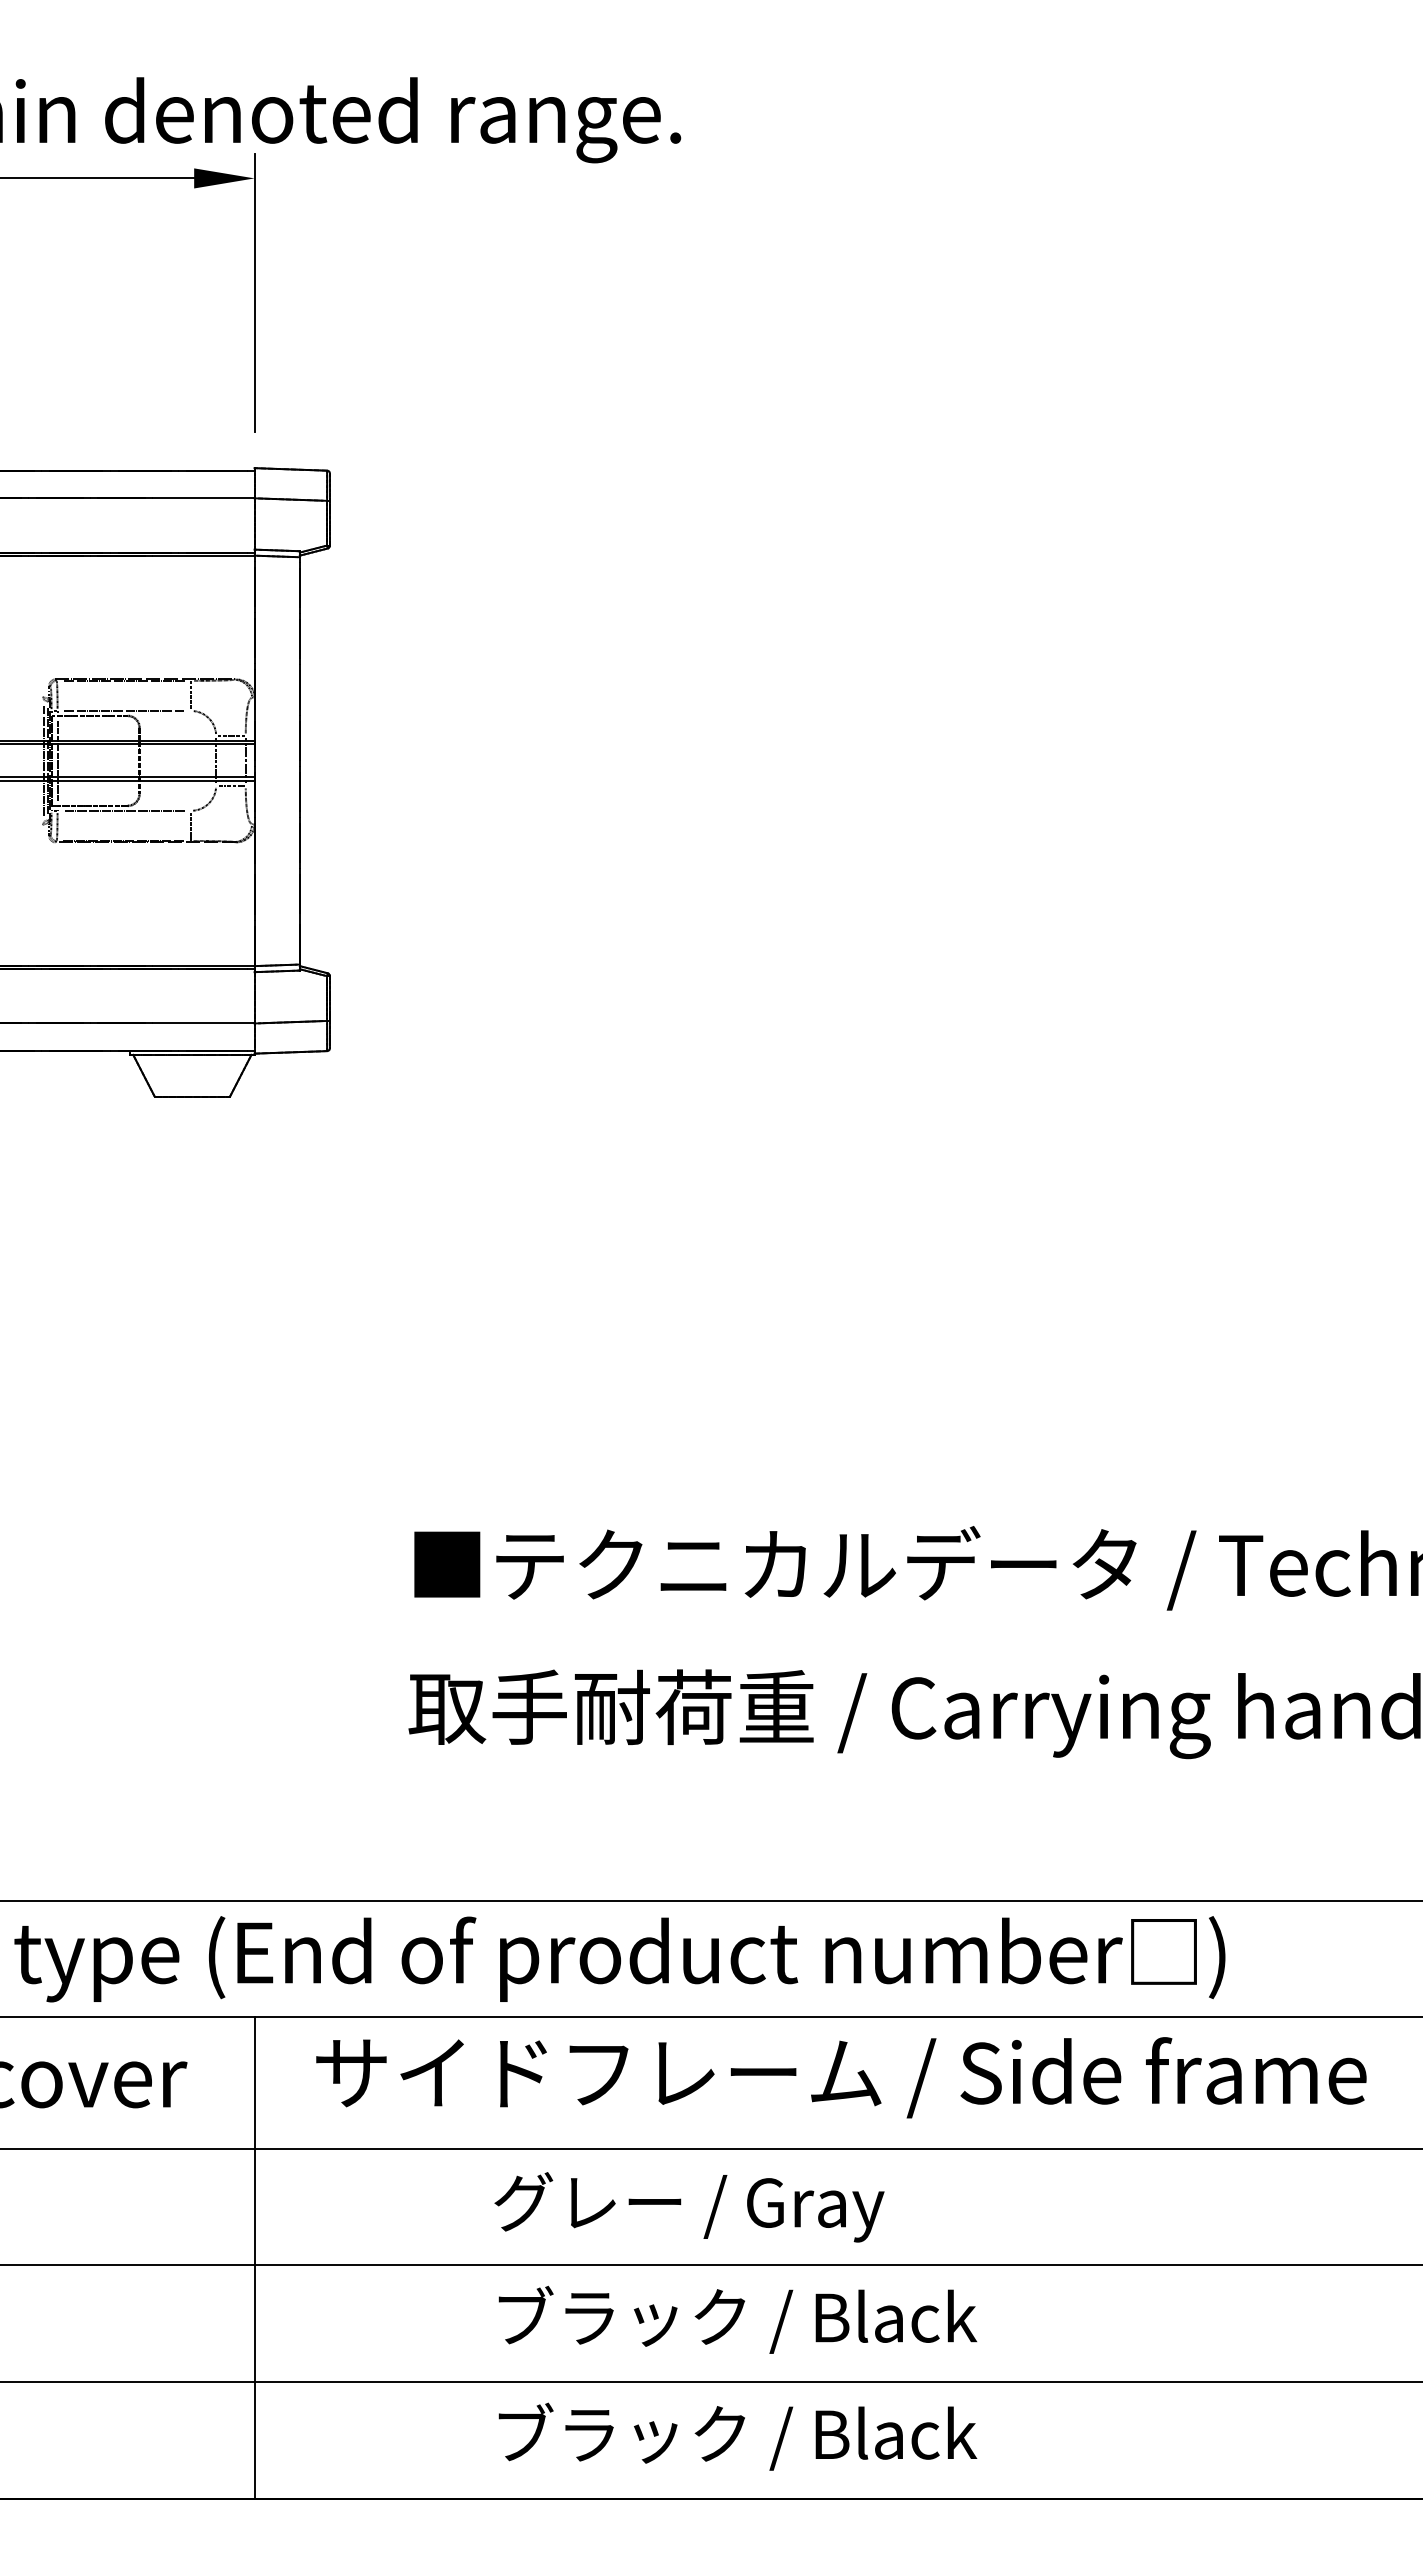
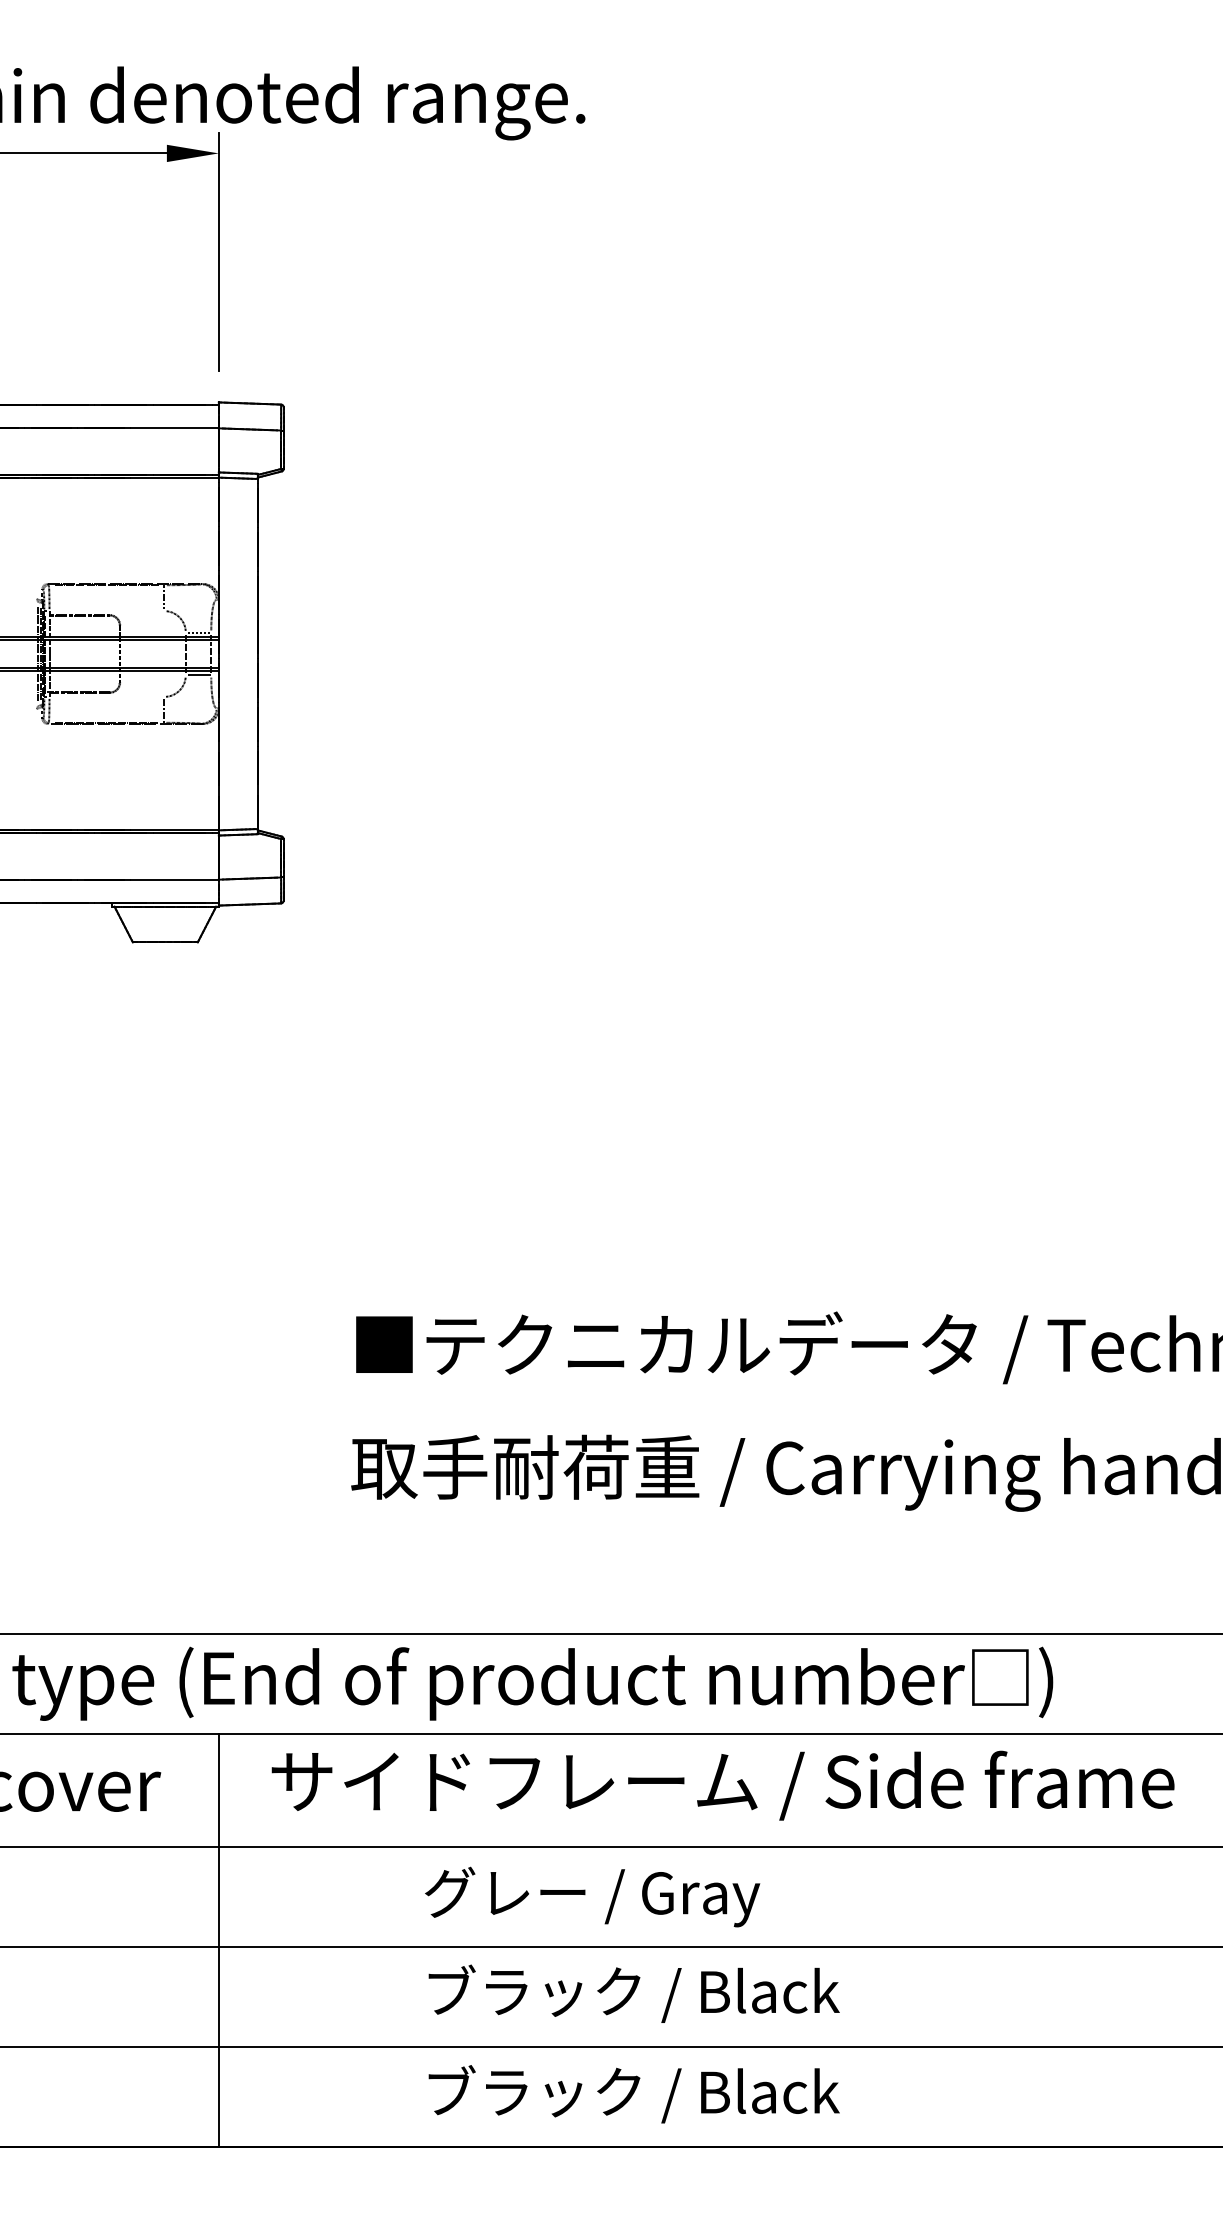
line: (124, 710) -> (107, 610), removed
line: (124, 810) -> (107, 696), removed

